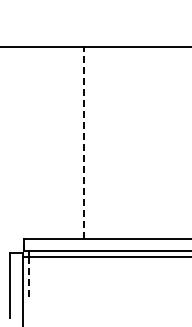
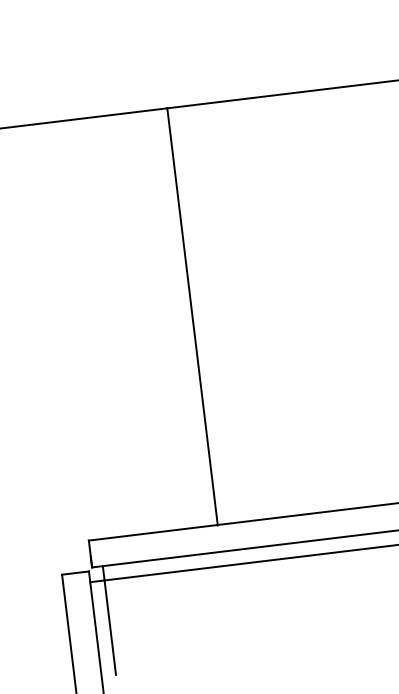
line: (83, 142) -> (192, 316), dashed -> solid
line: (29, 279) -> (111, 628), dashed -> solid

